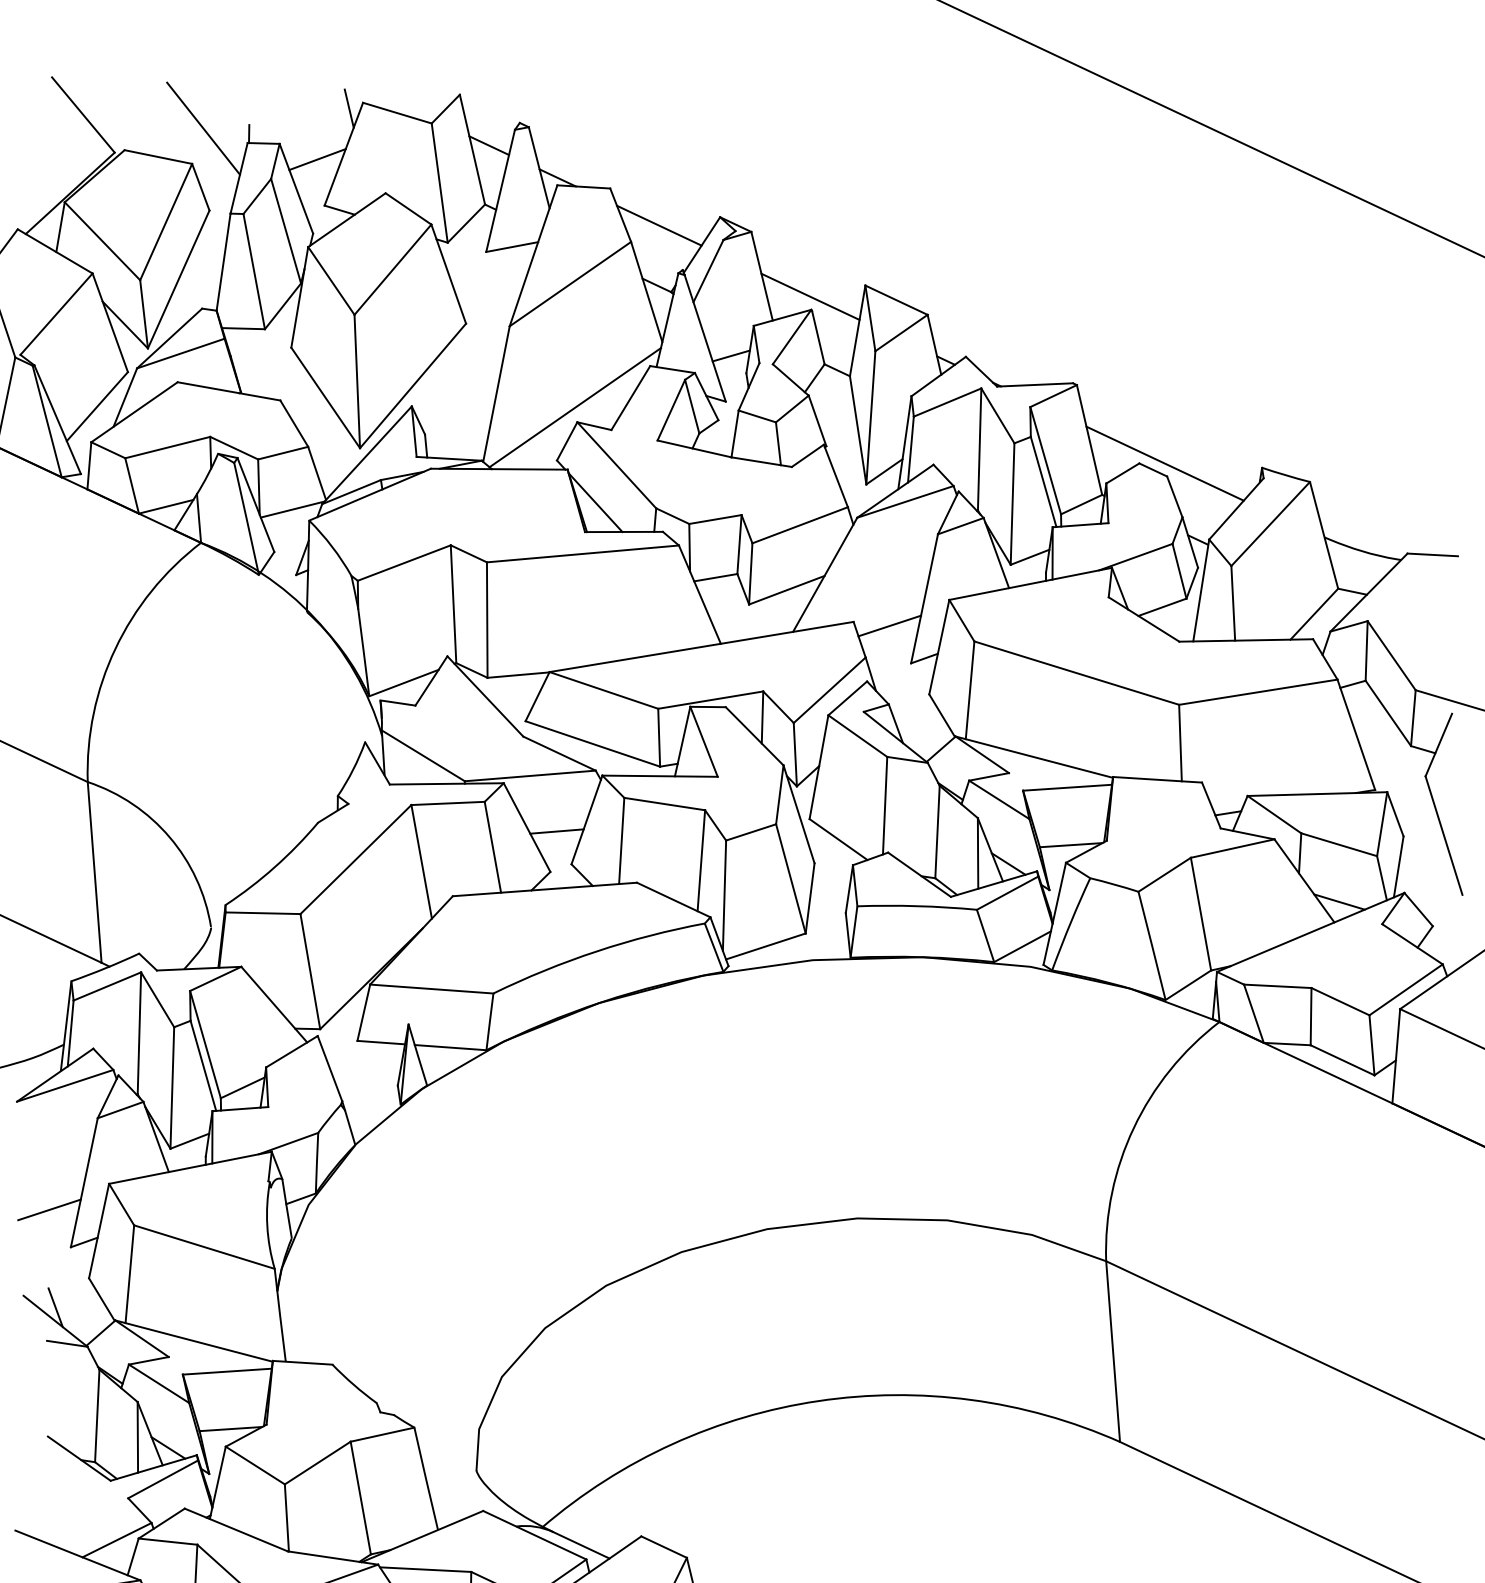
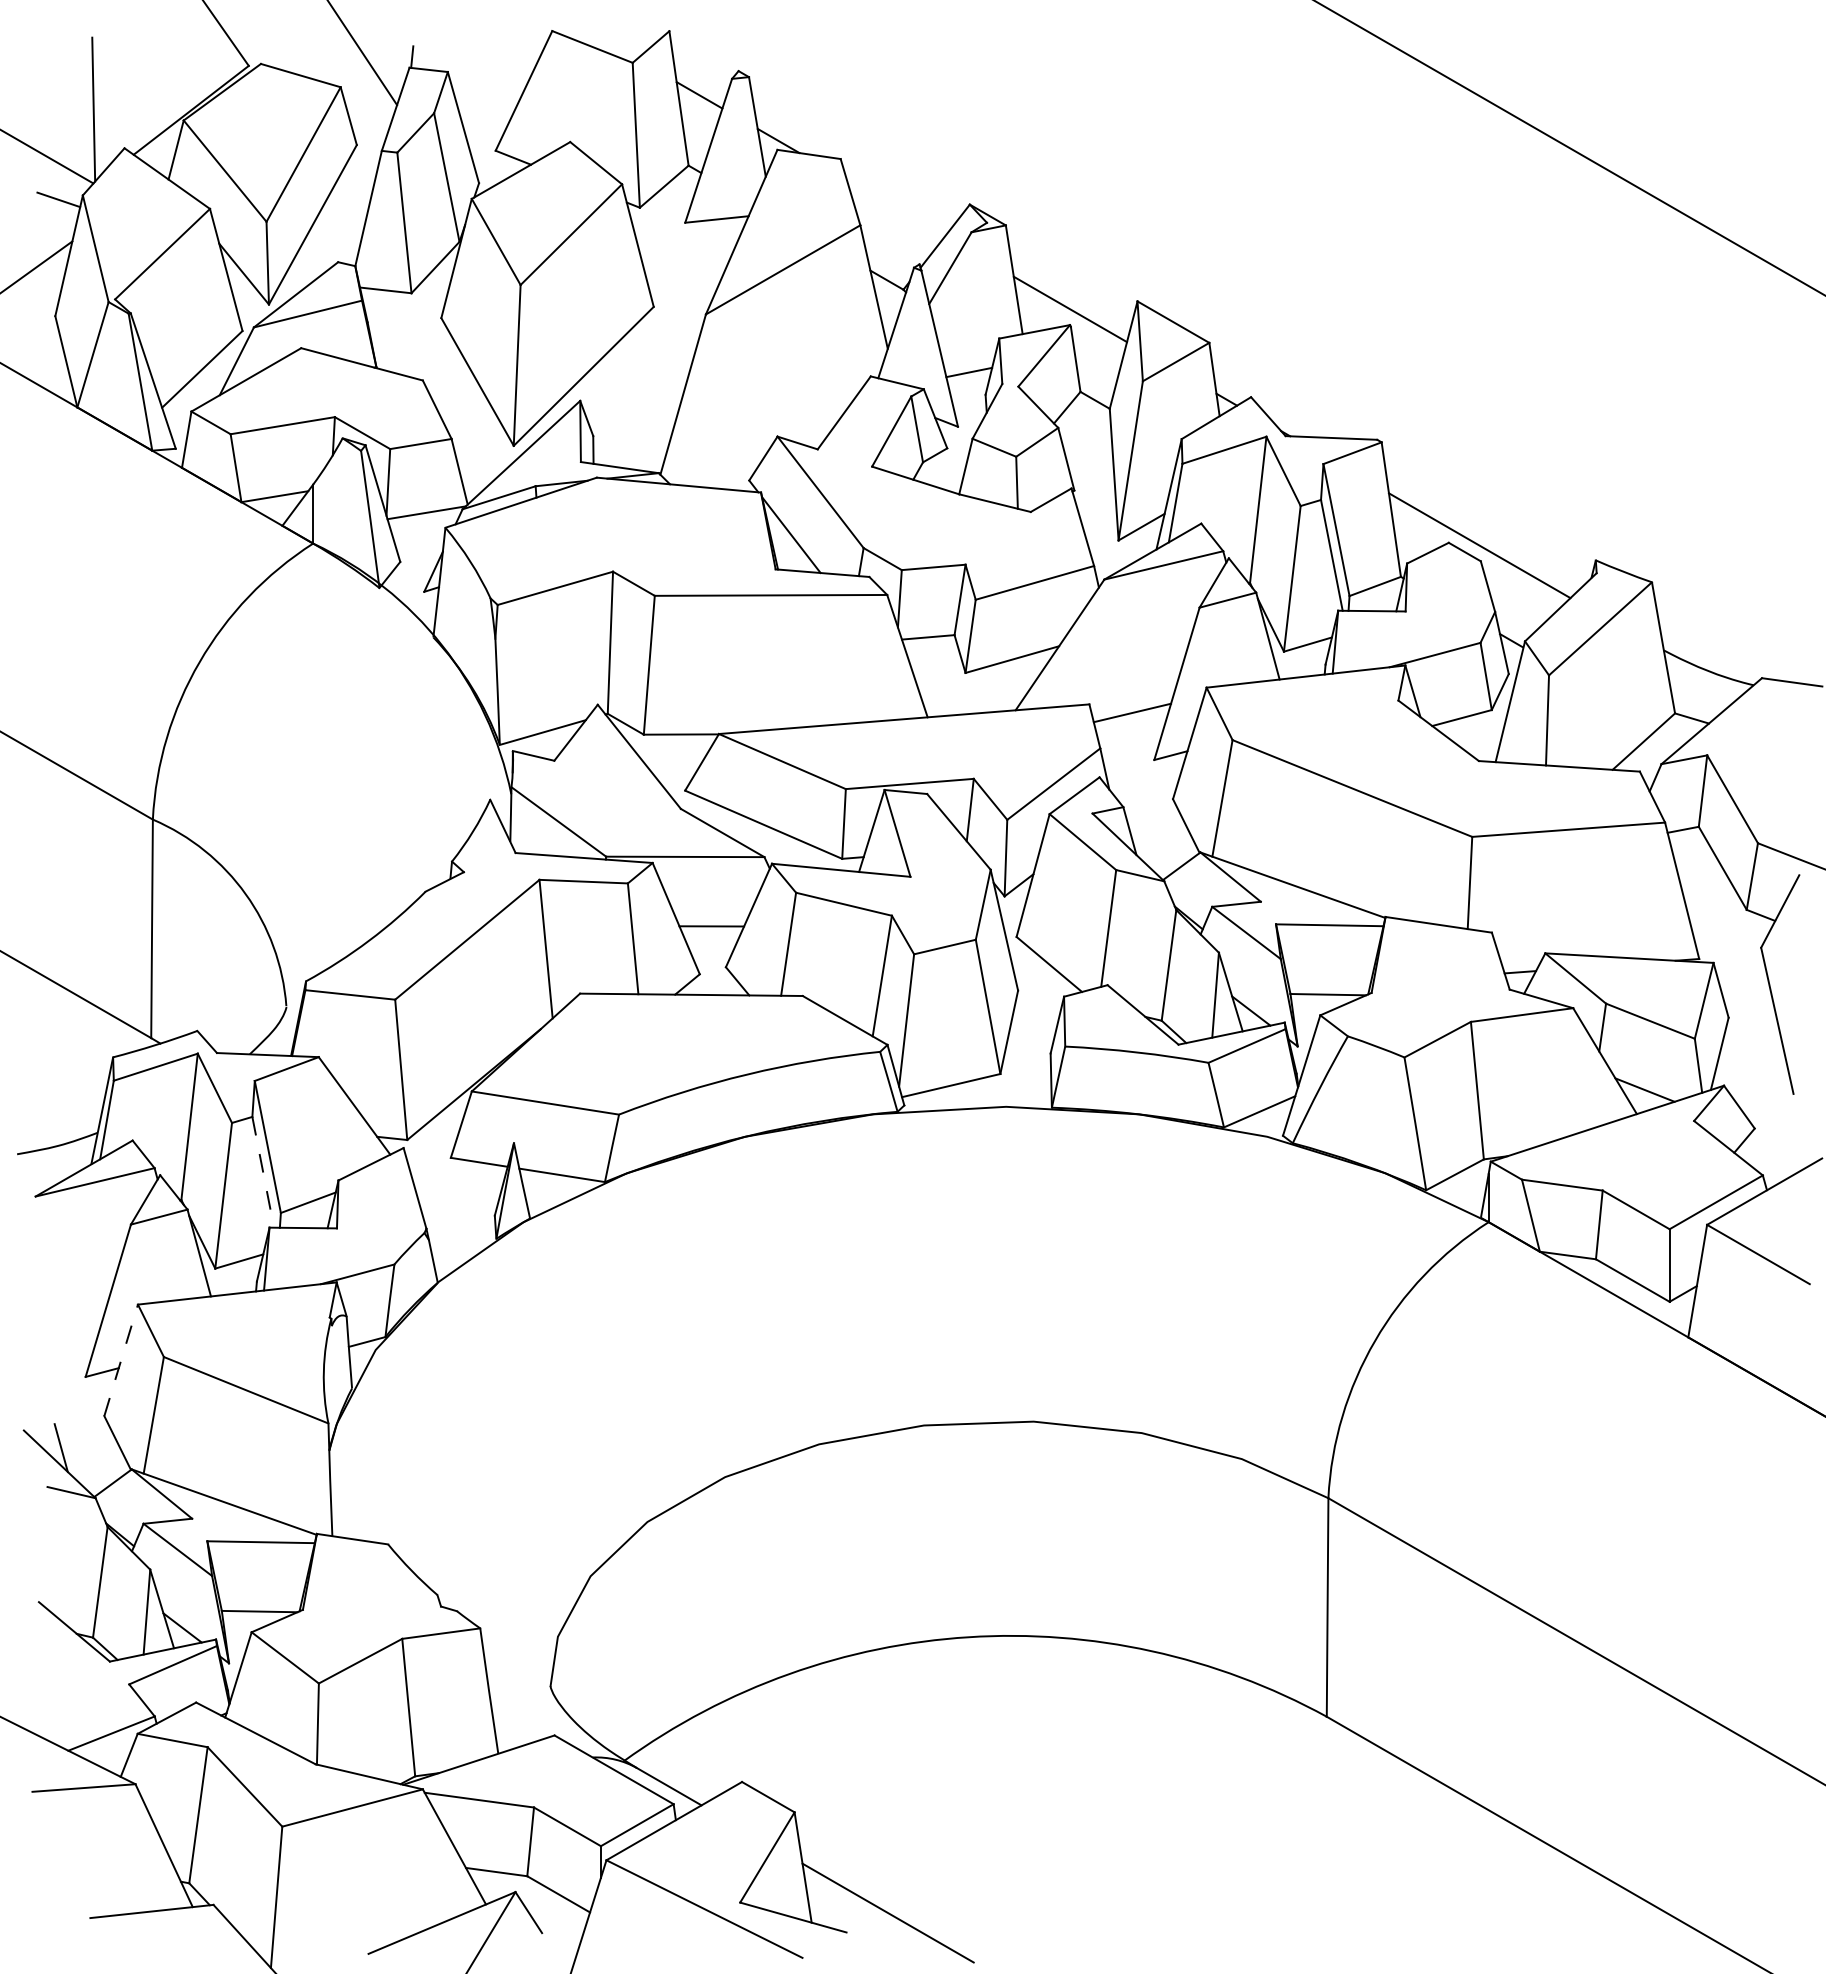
line: (348, 108) -> (534, 36), removed
line: (317, 159) -> (491, 94), removed
line: (658, 225) -> (895, 208), removed
line: (575, 407) -> (776, 418), removed
line: (203, 1065) -> (263, 1172), solid -> dashed
line: (49, 1209) -> (63, 1329), removed
line: (99, 1230) -> (121, 1359), solid -> dashed

